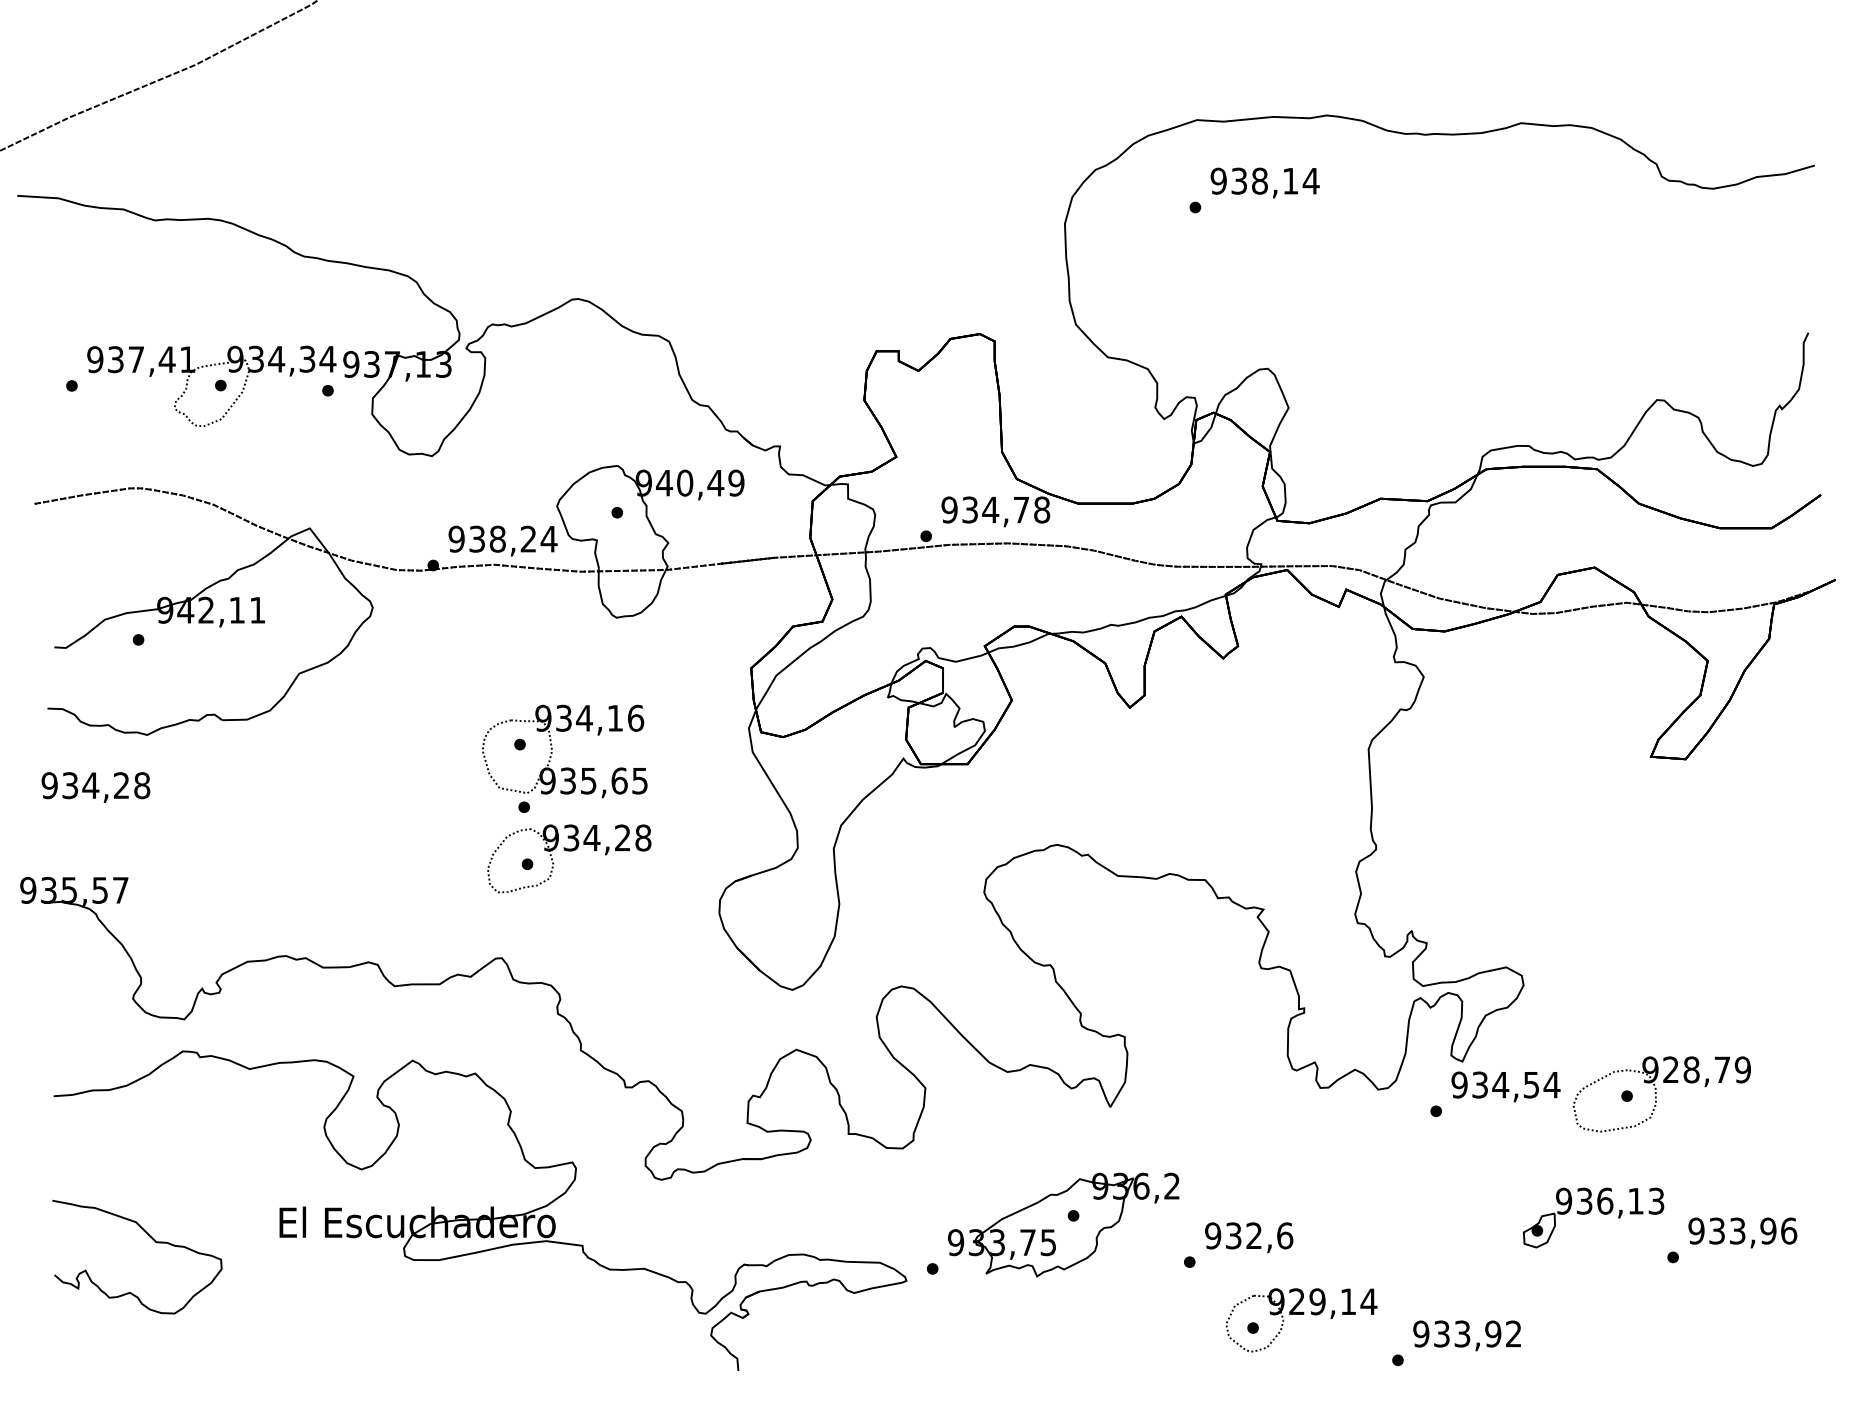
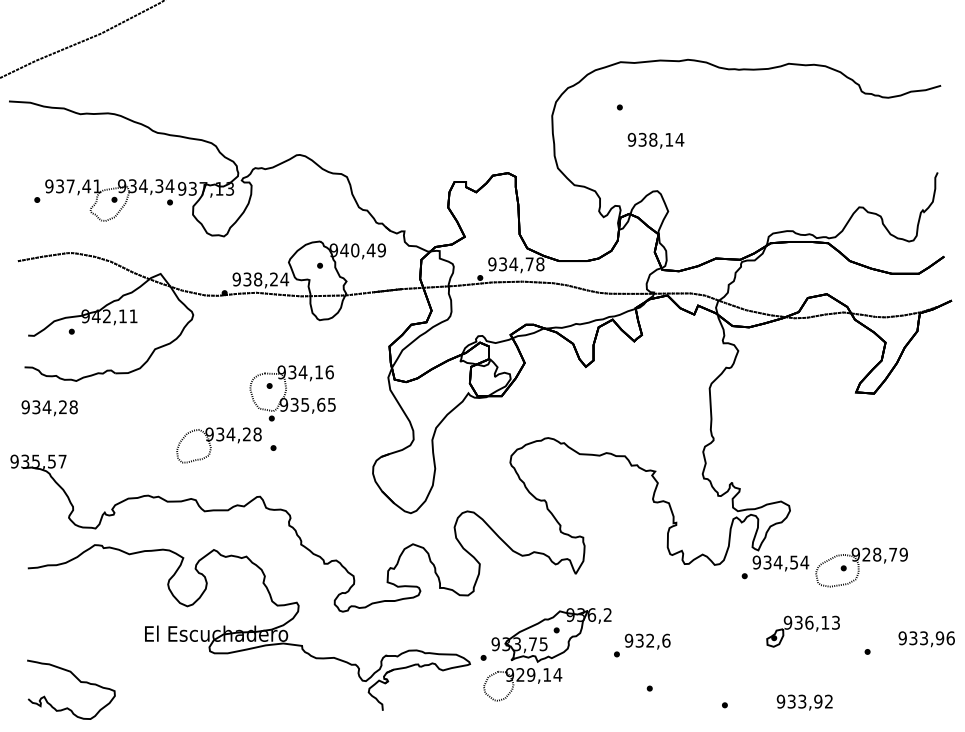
text: (1264, 182) -> (655, 140), moved
part: (567, 859) -> (218, 445), moved
part: (1591, 1217) -> (802, 631), moved
text: (1742, 1233) -> (926, 639), moved
curve: (153, 1241) -> (79, 681), moved
part: (1300, 1320) -> (522, 684), moved
text: (1466, 1335) -> (804, 702), moved

